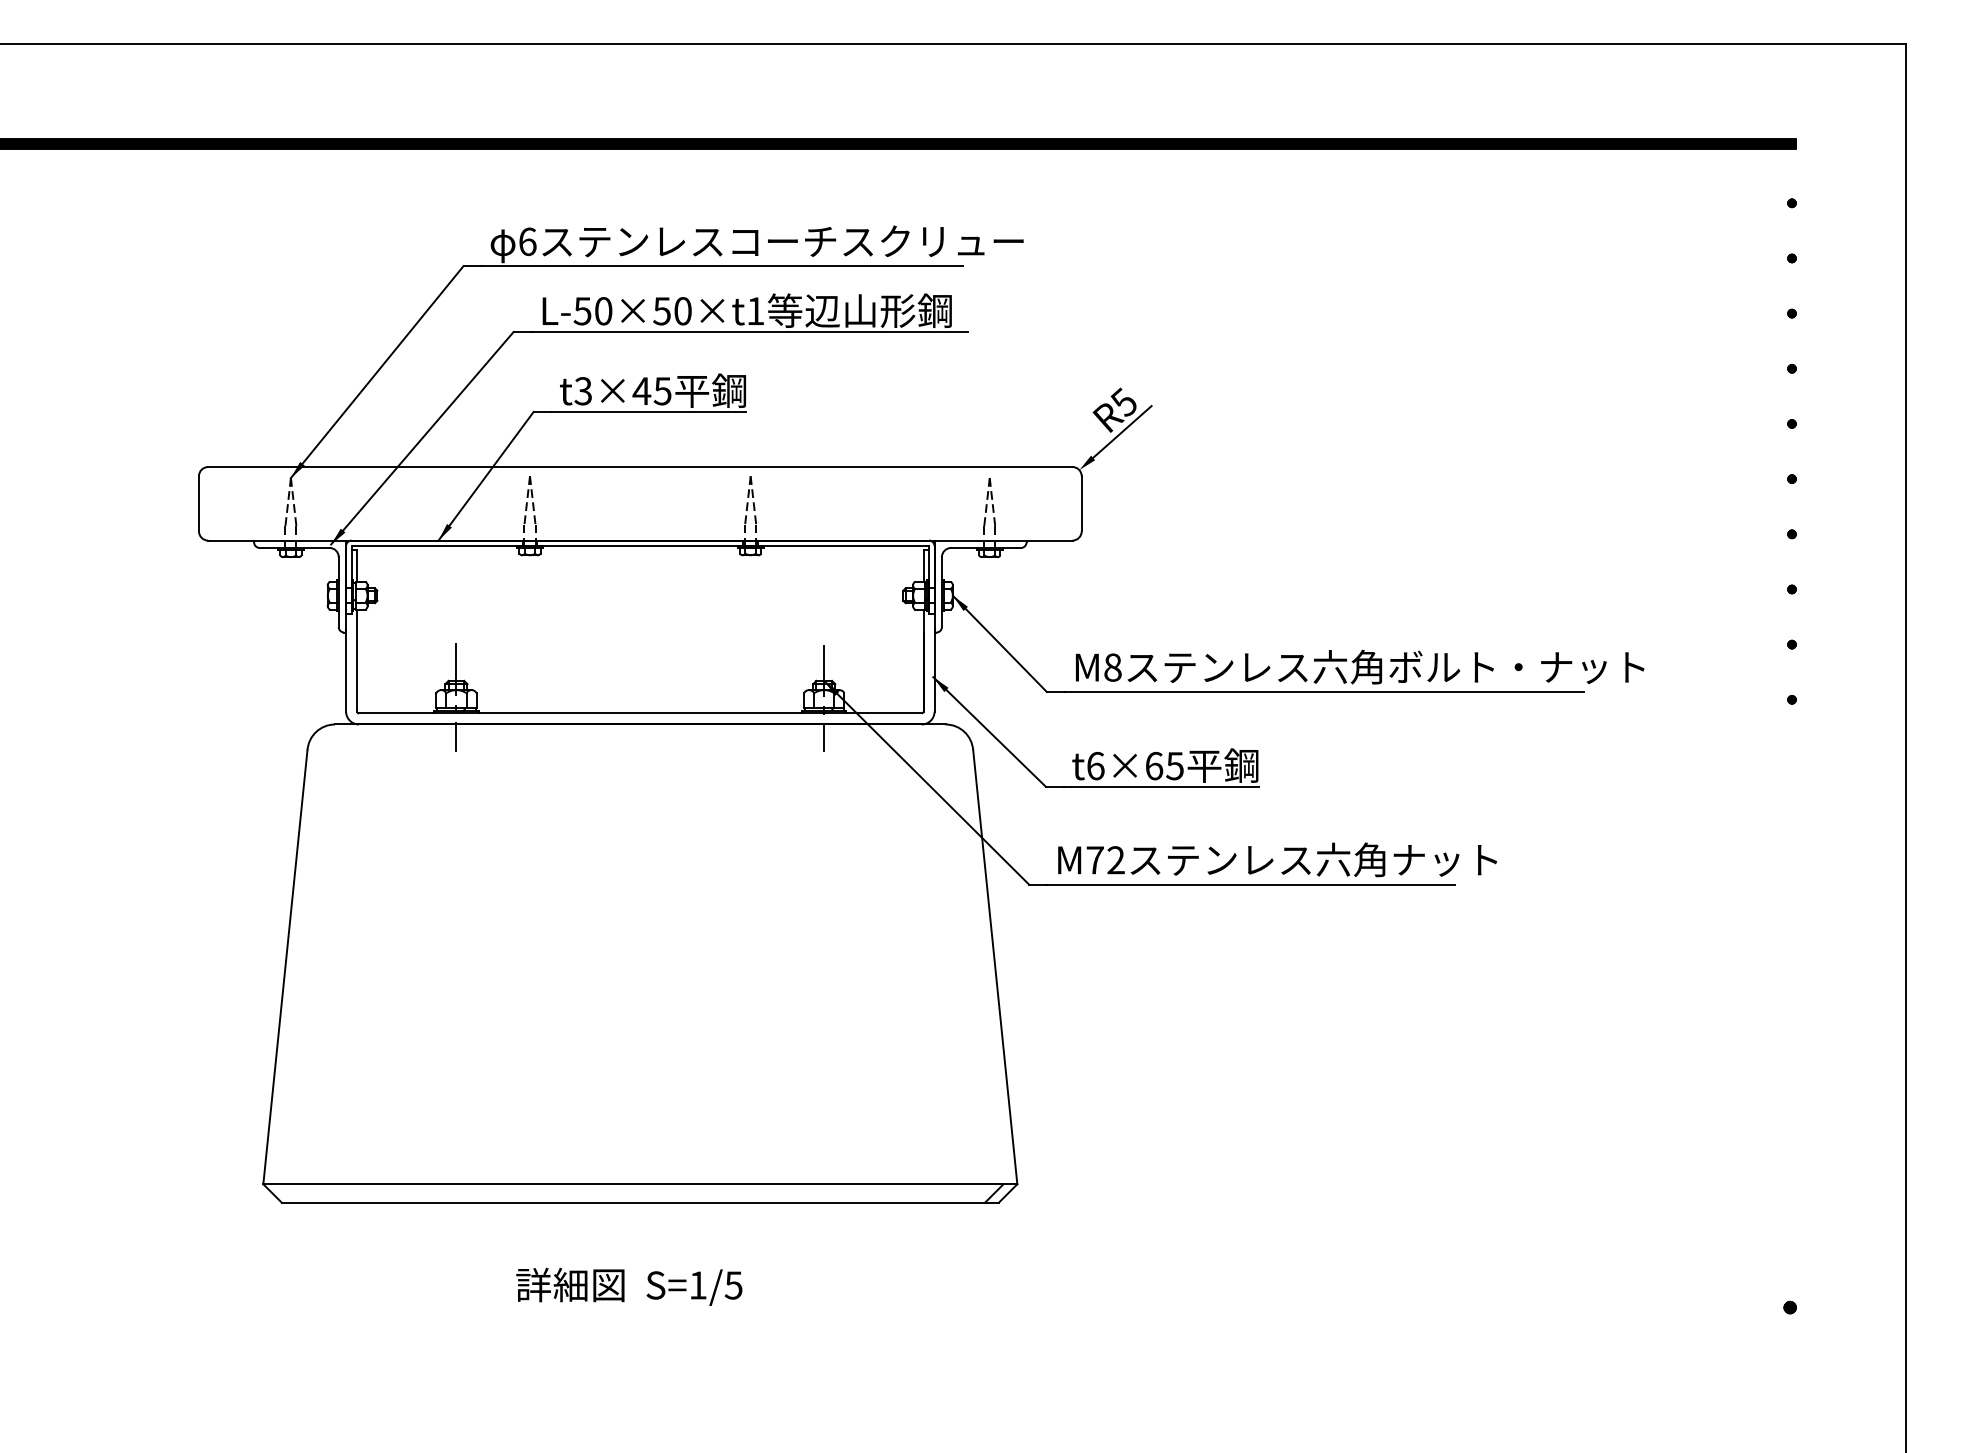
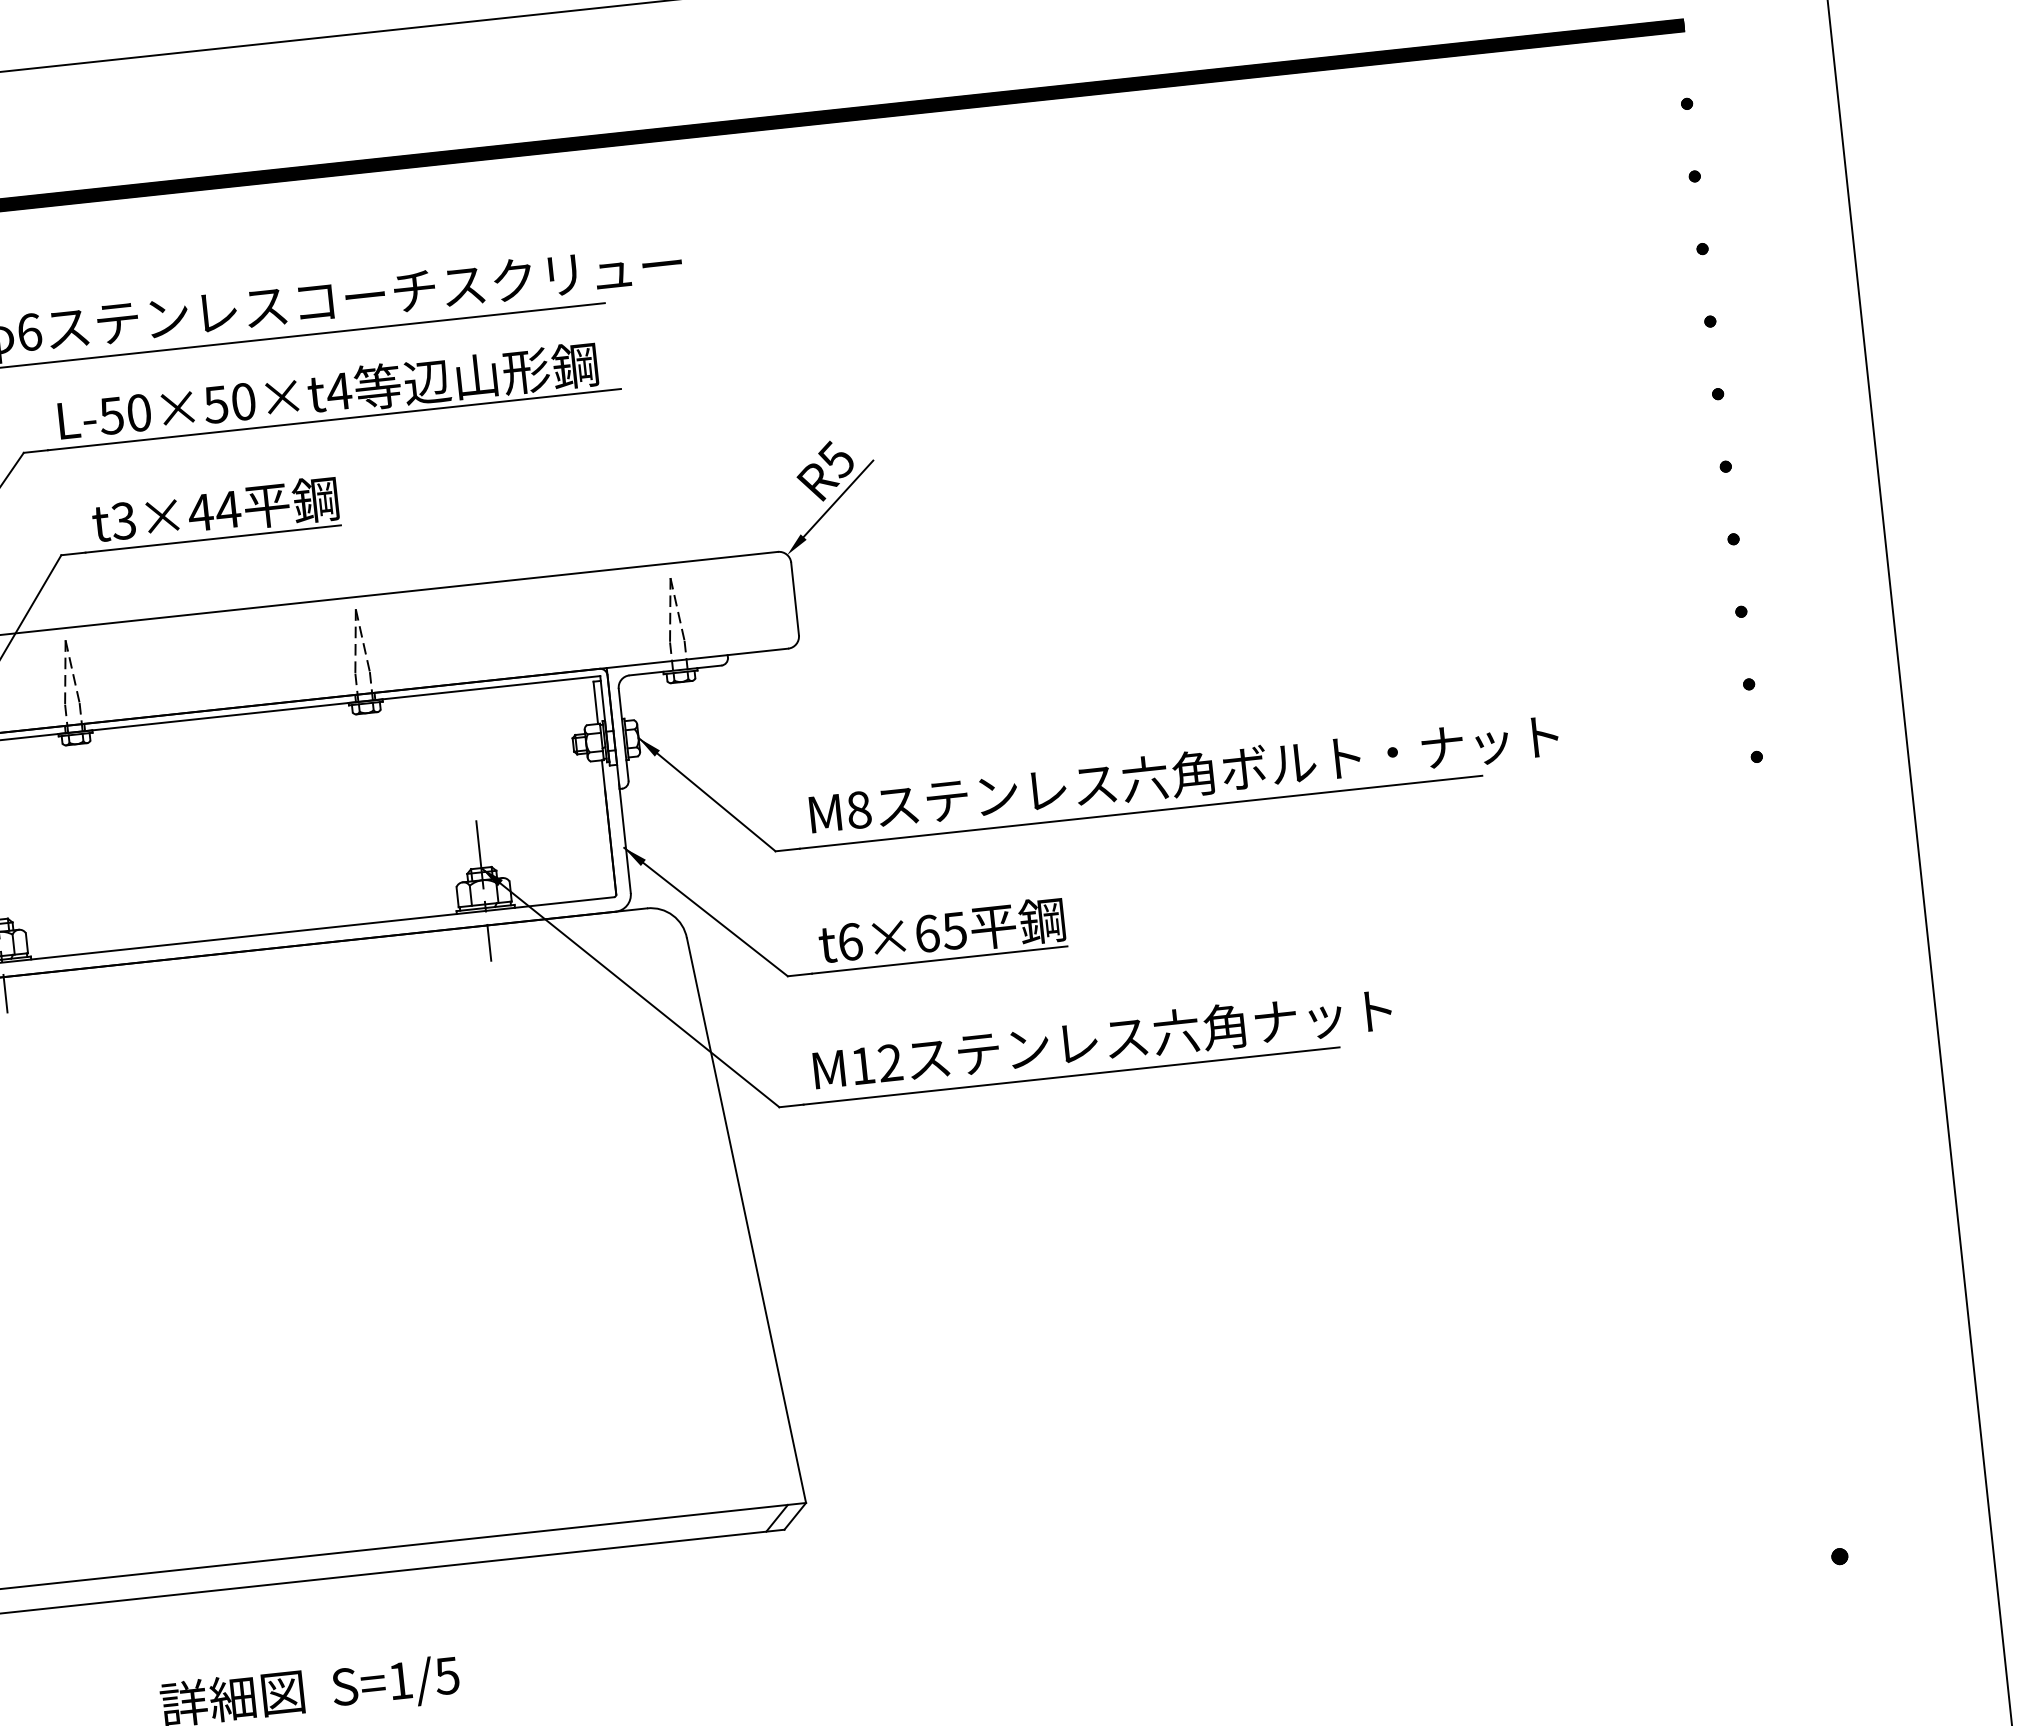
text: (755, 310) -> (338, 390), L-50×50×t1 -> L-50×50×t4
text: (662, 391) -> (227, 510), t3×45 -> t3×44
text: (1094, 860) -> (862, 1066), M72 -> M12

